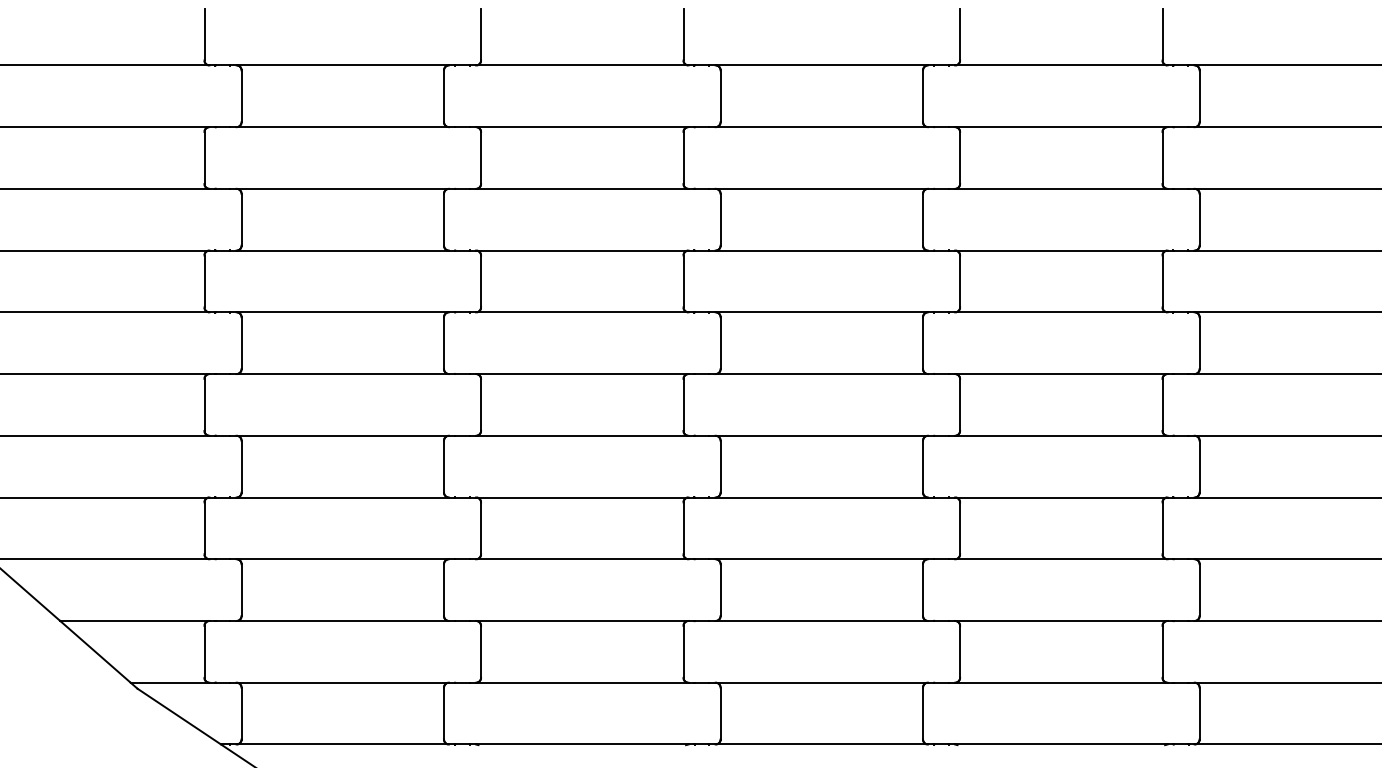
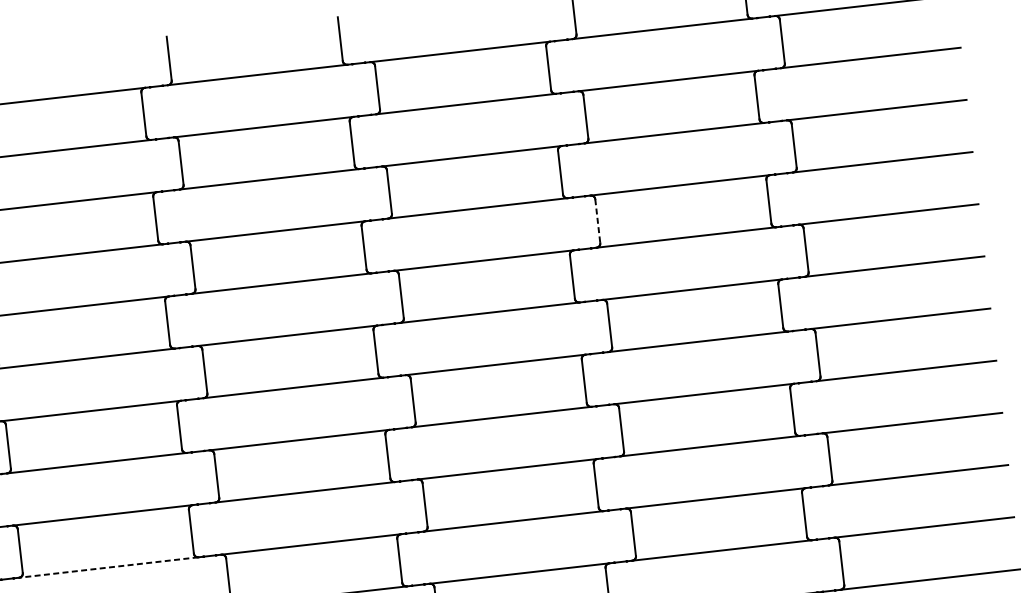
line: (960, 281) -> (598, 221), solid -> dashed
line: (342, 620) -> (108, 567), solid -> dashed

